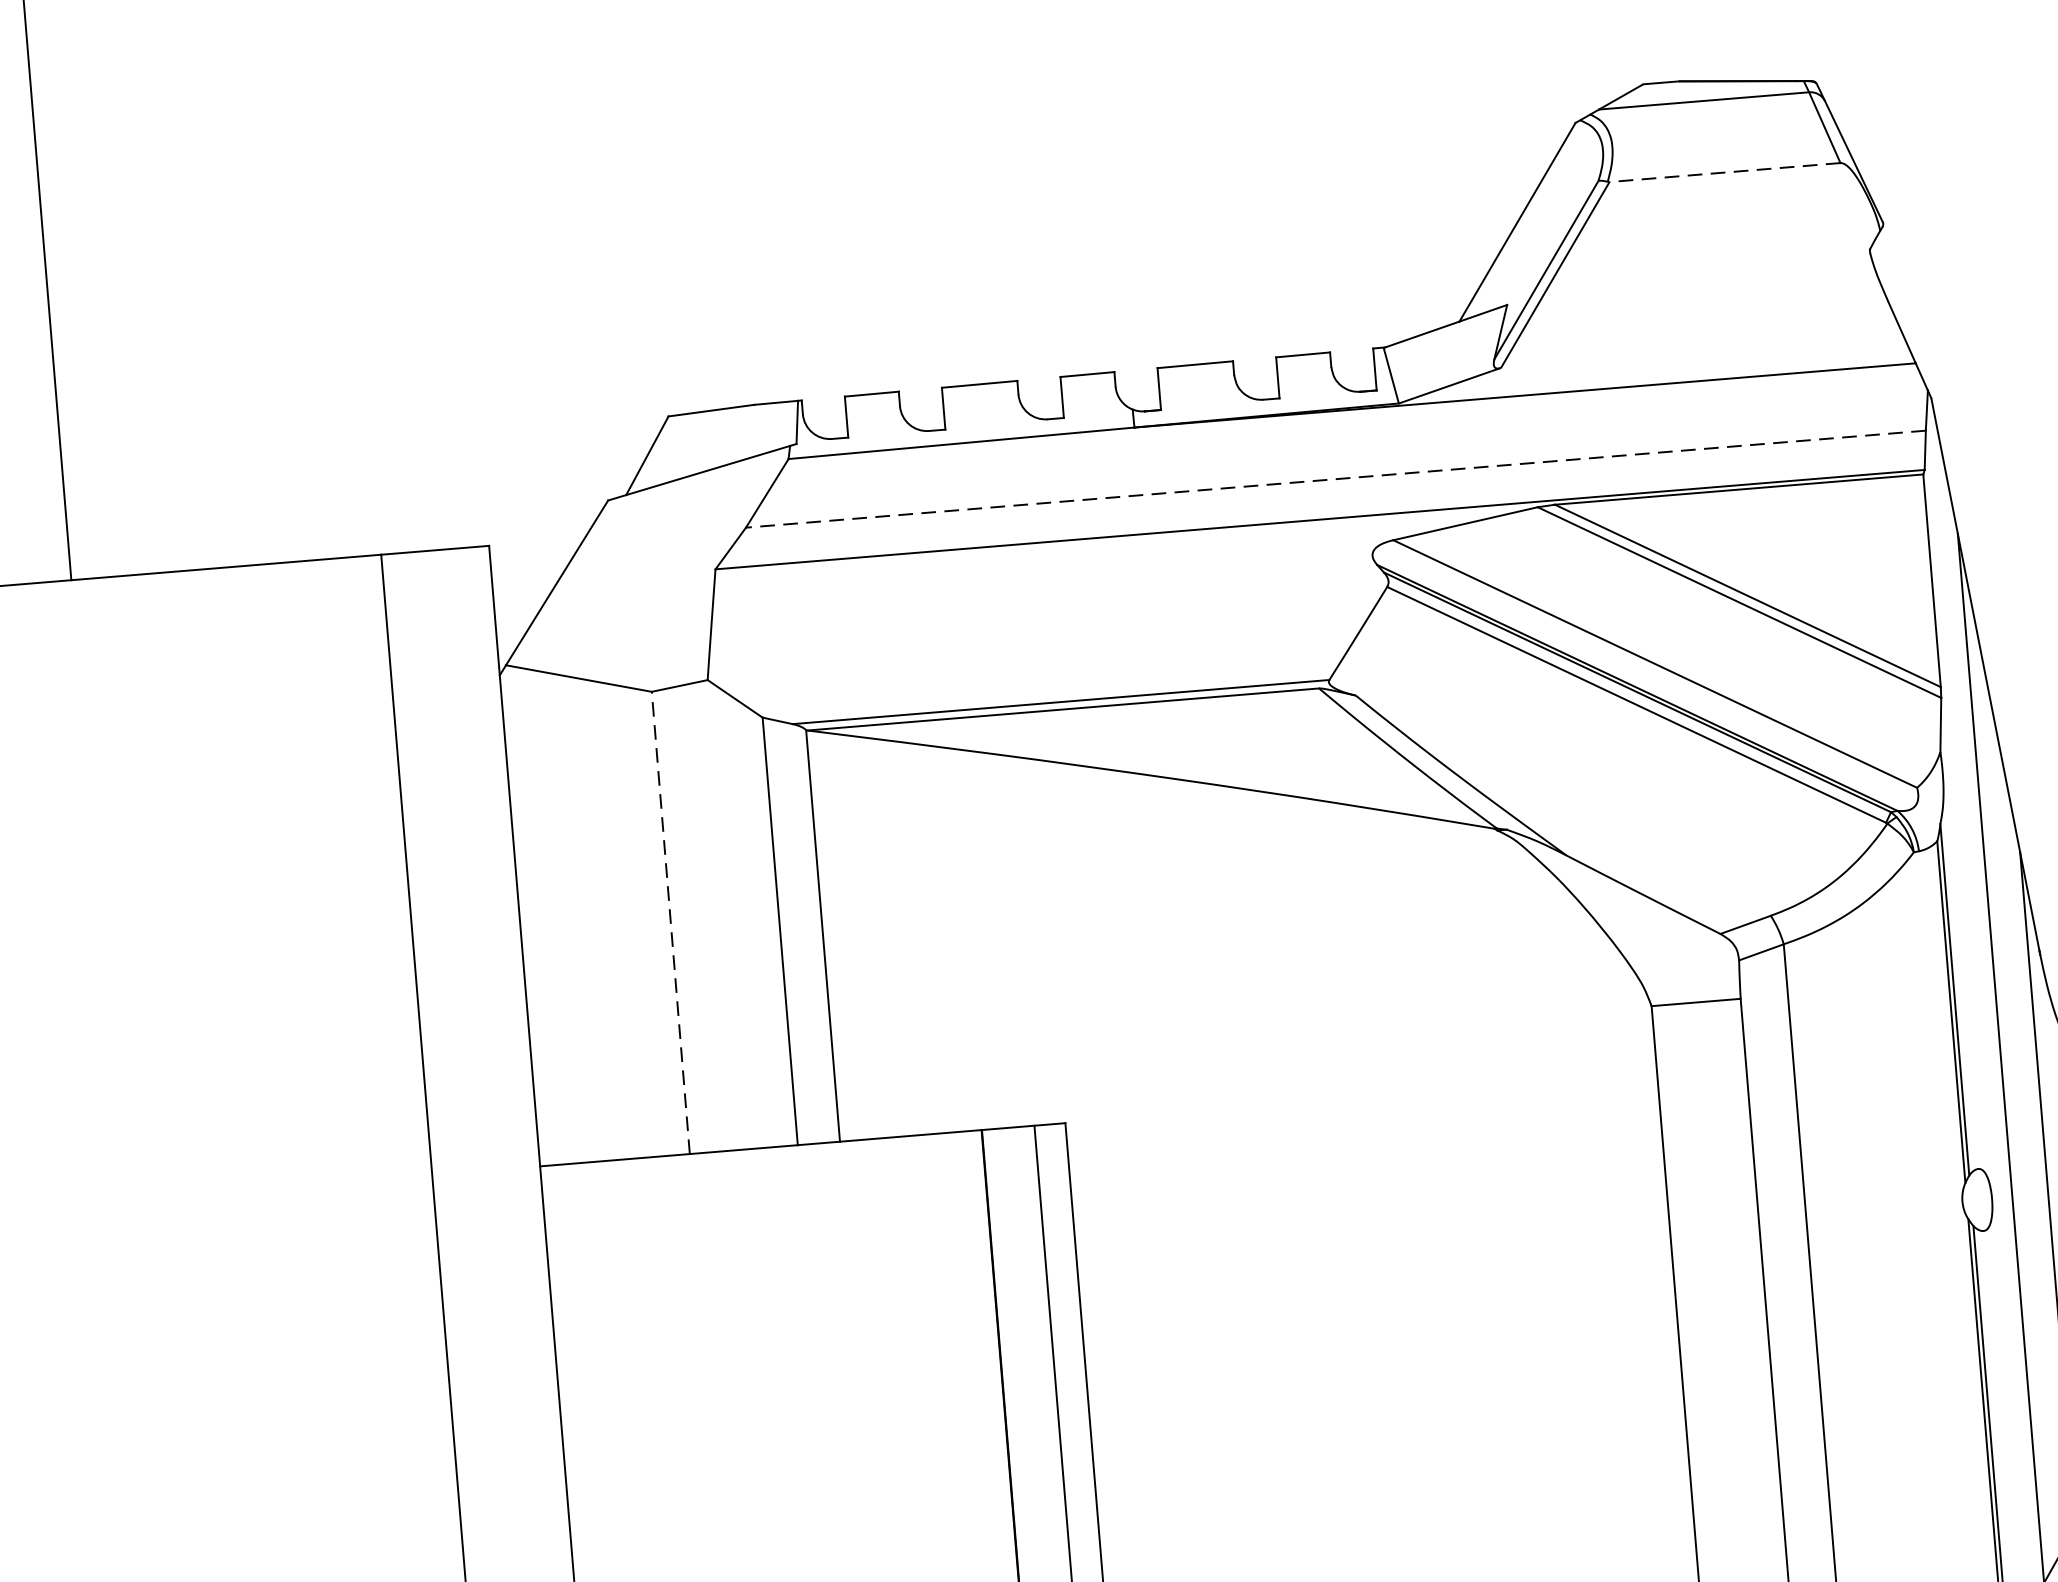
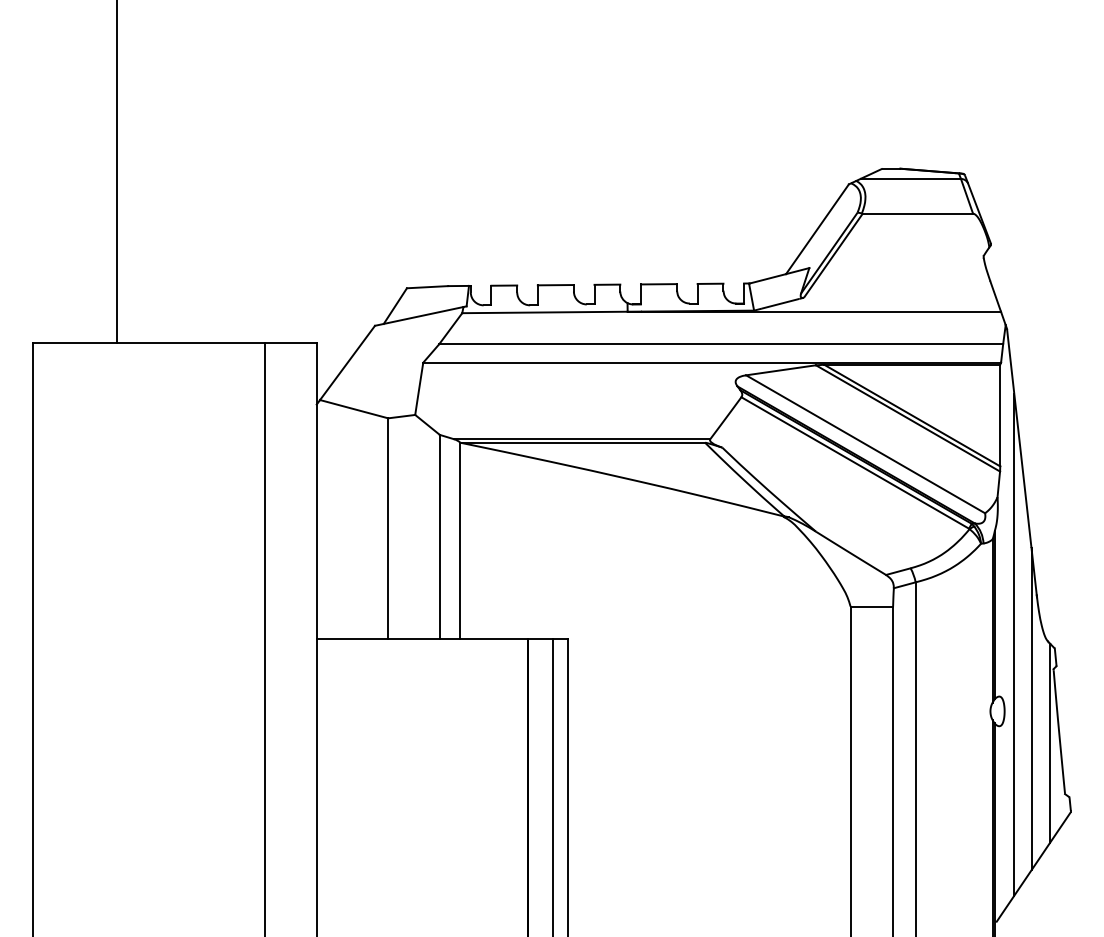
line: (1724, 172) -> (917, 213), dashed -> solid
line: (1336, 479) -> (721, 344), dashed -> solid
line: (671, 922) -> (388, 528), dashed -> solid

